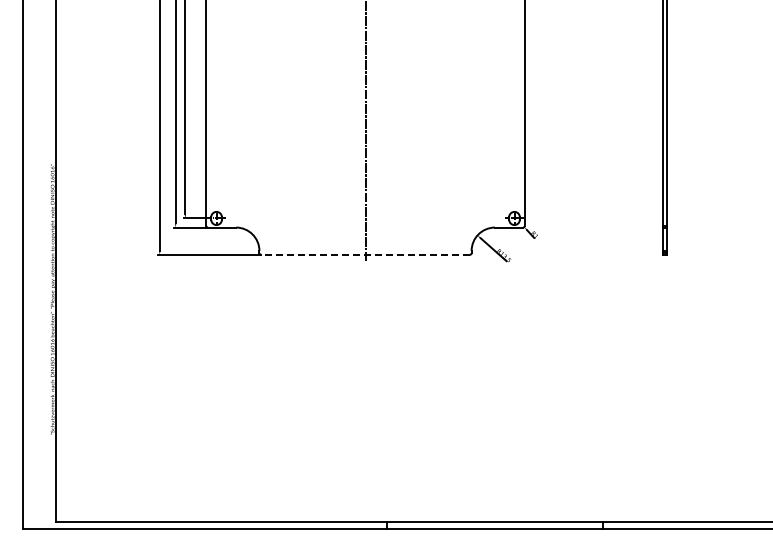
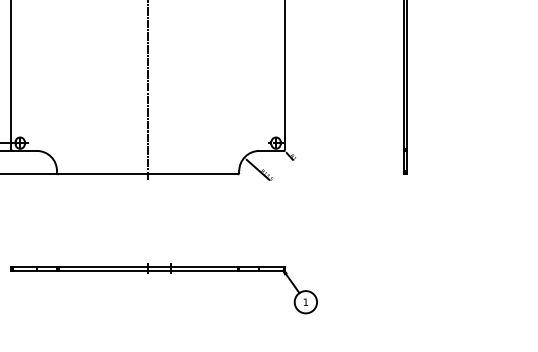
line: (365, 254) -> (148, 174), dashed -> solid
part: (391, 370) -> (170, 273), added

